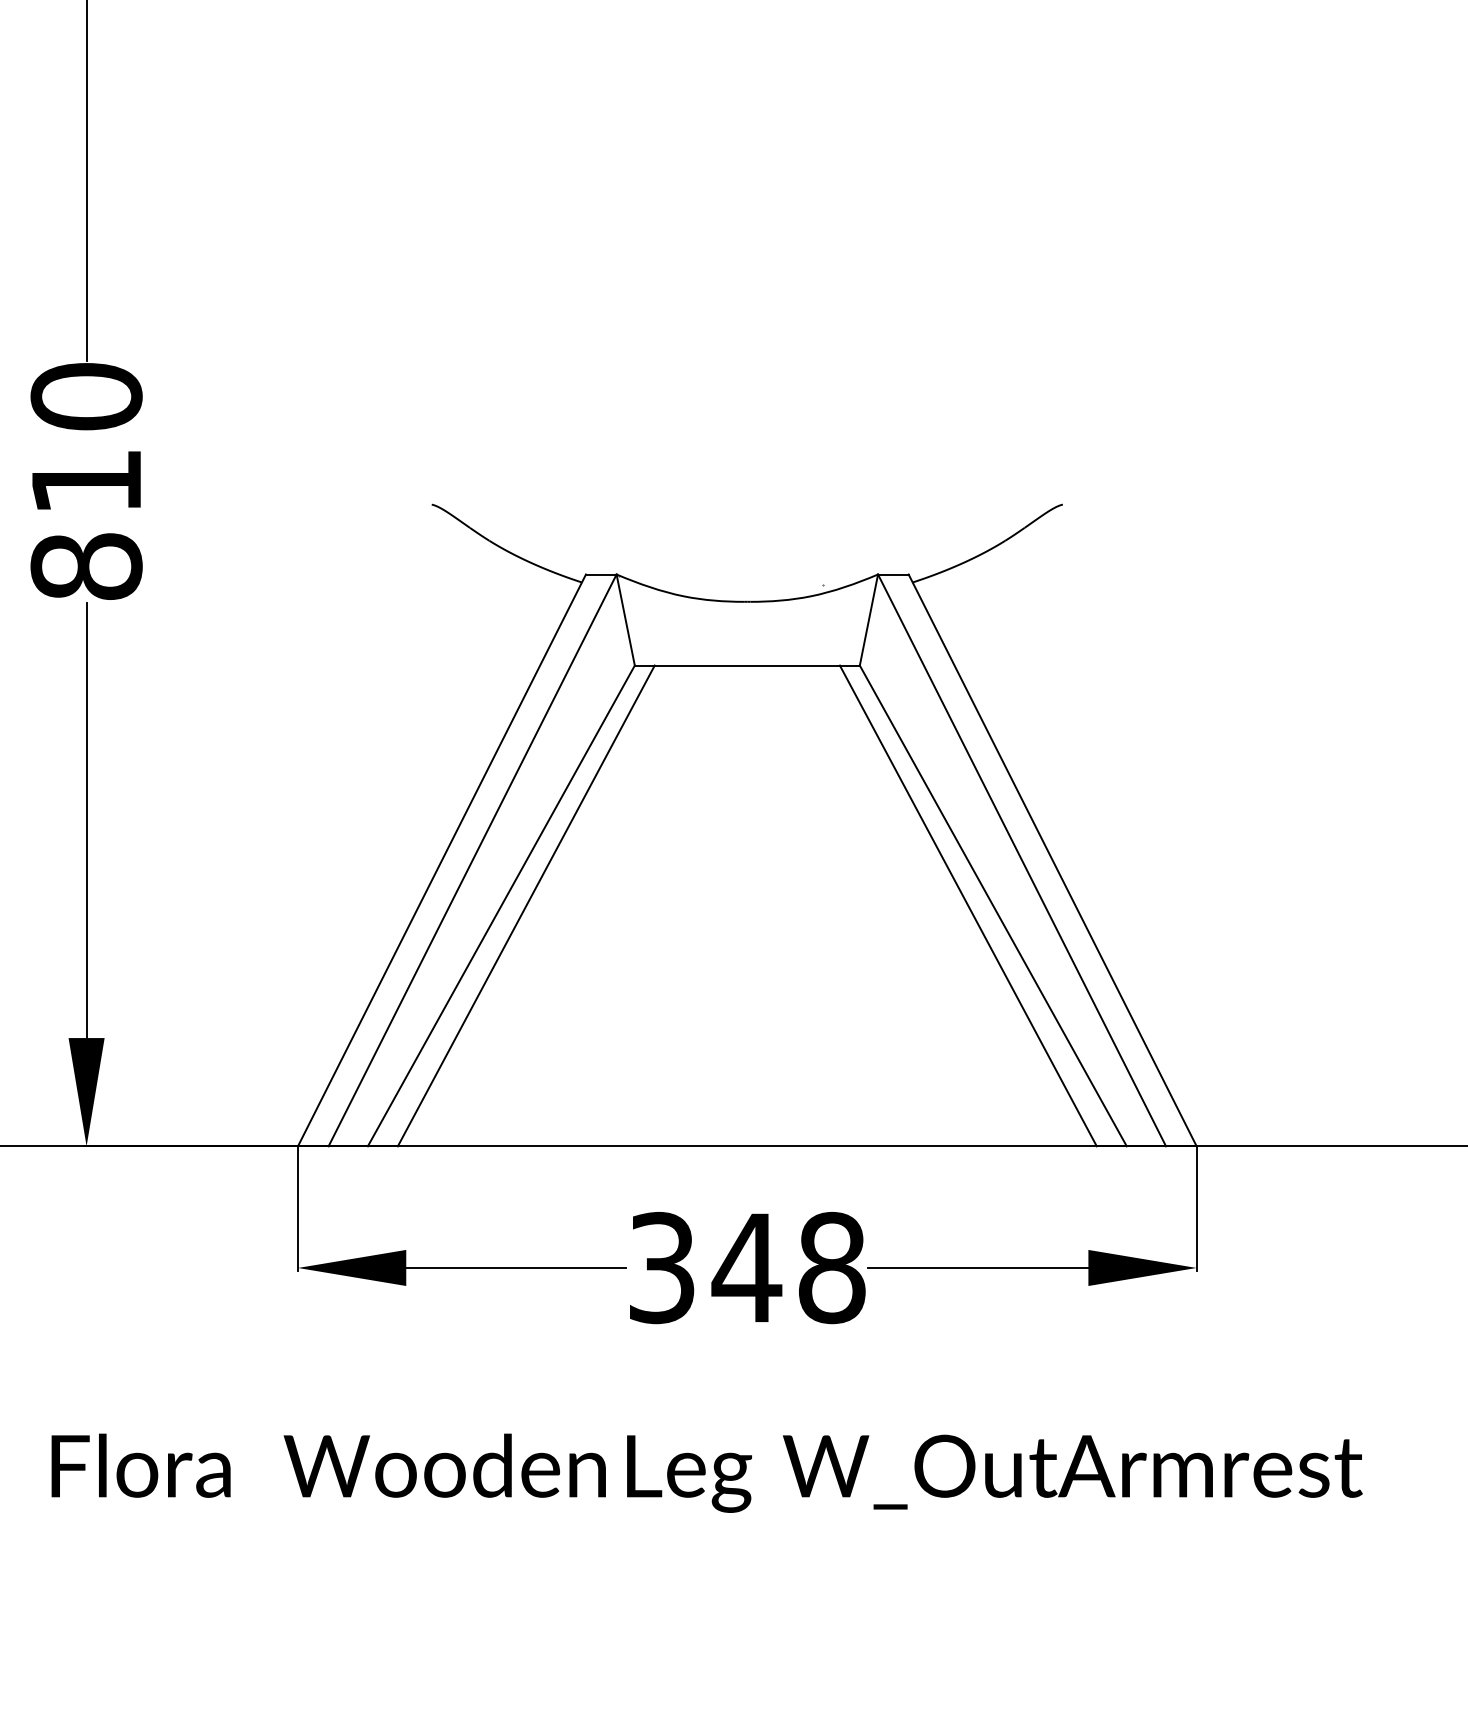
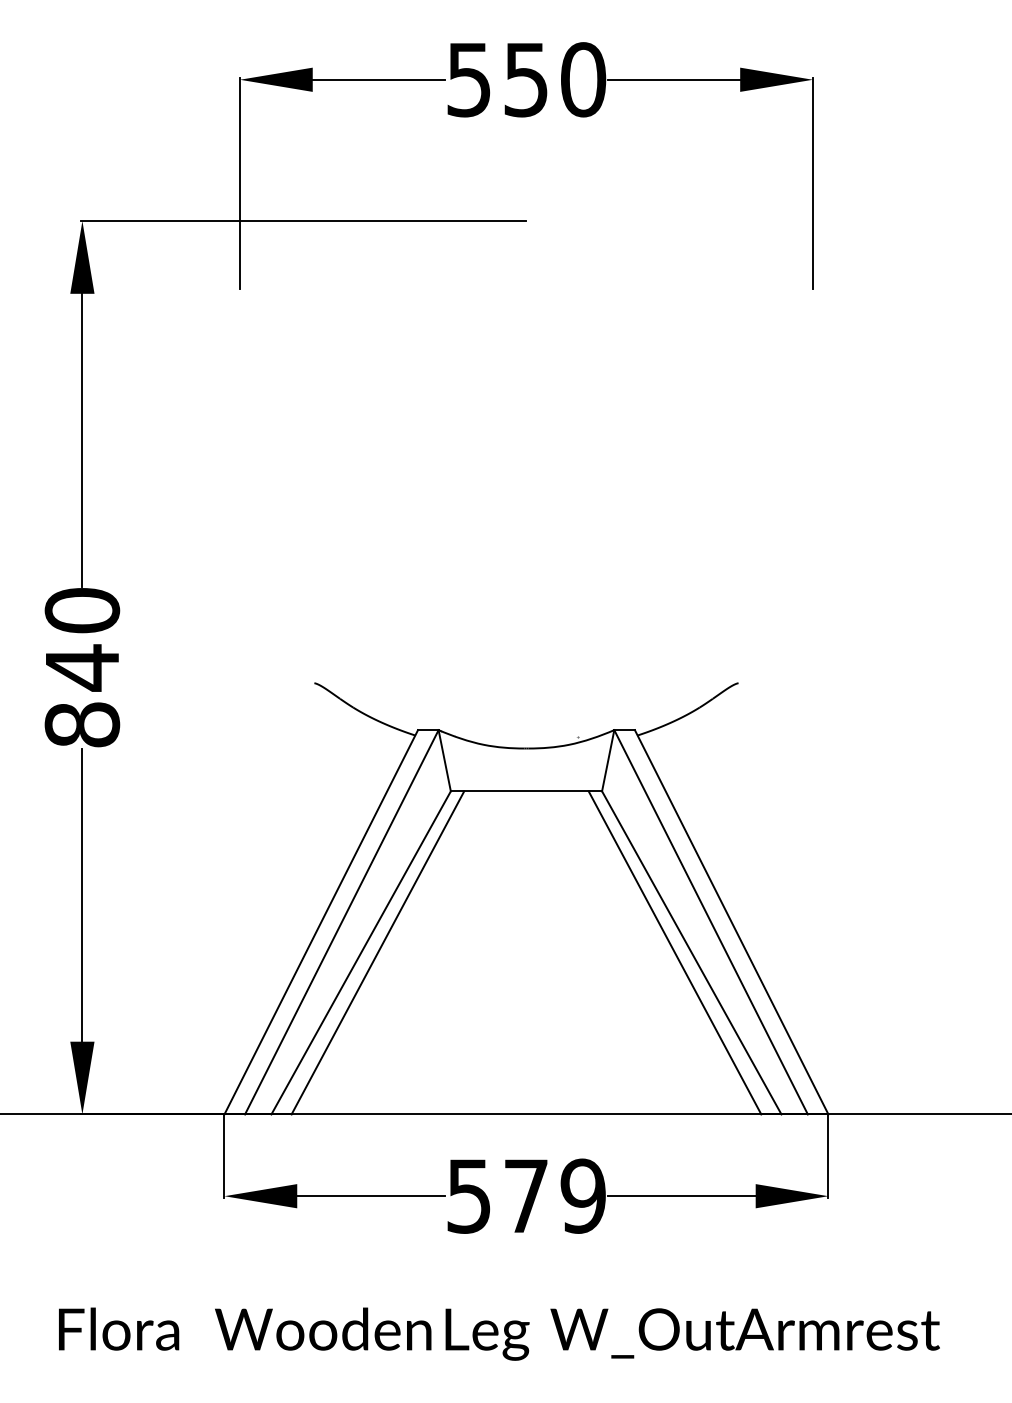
text: (86, 481) -> (82, 667), 810 -> 840
text: (747, 1266) -> (526, 1195), 348 -> 579

